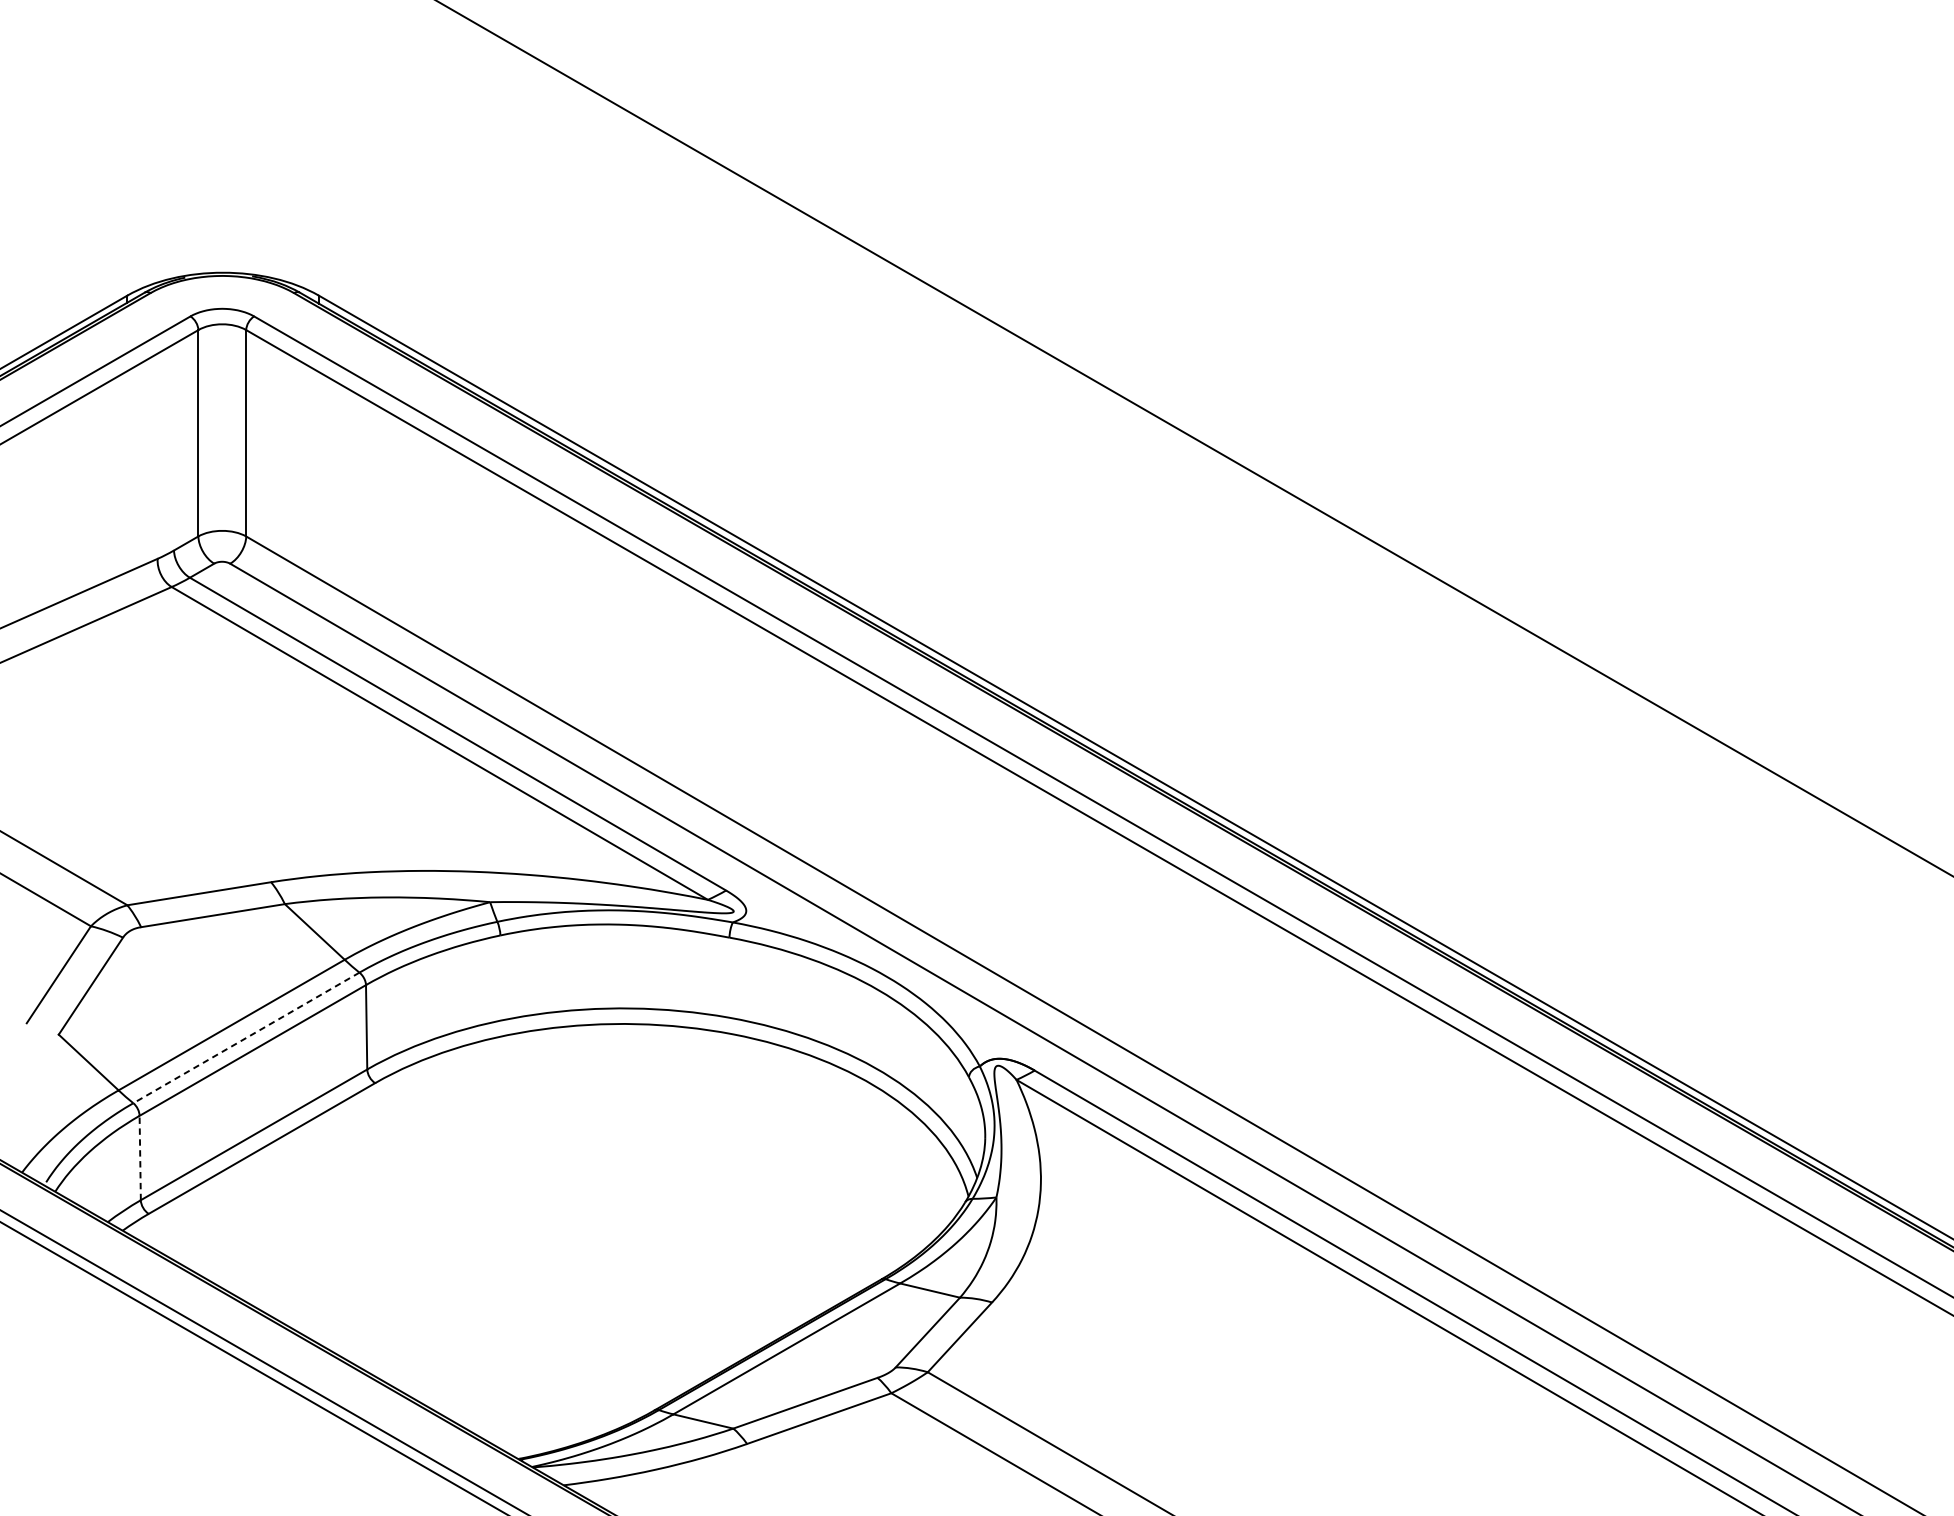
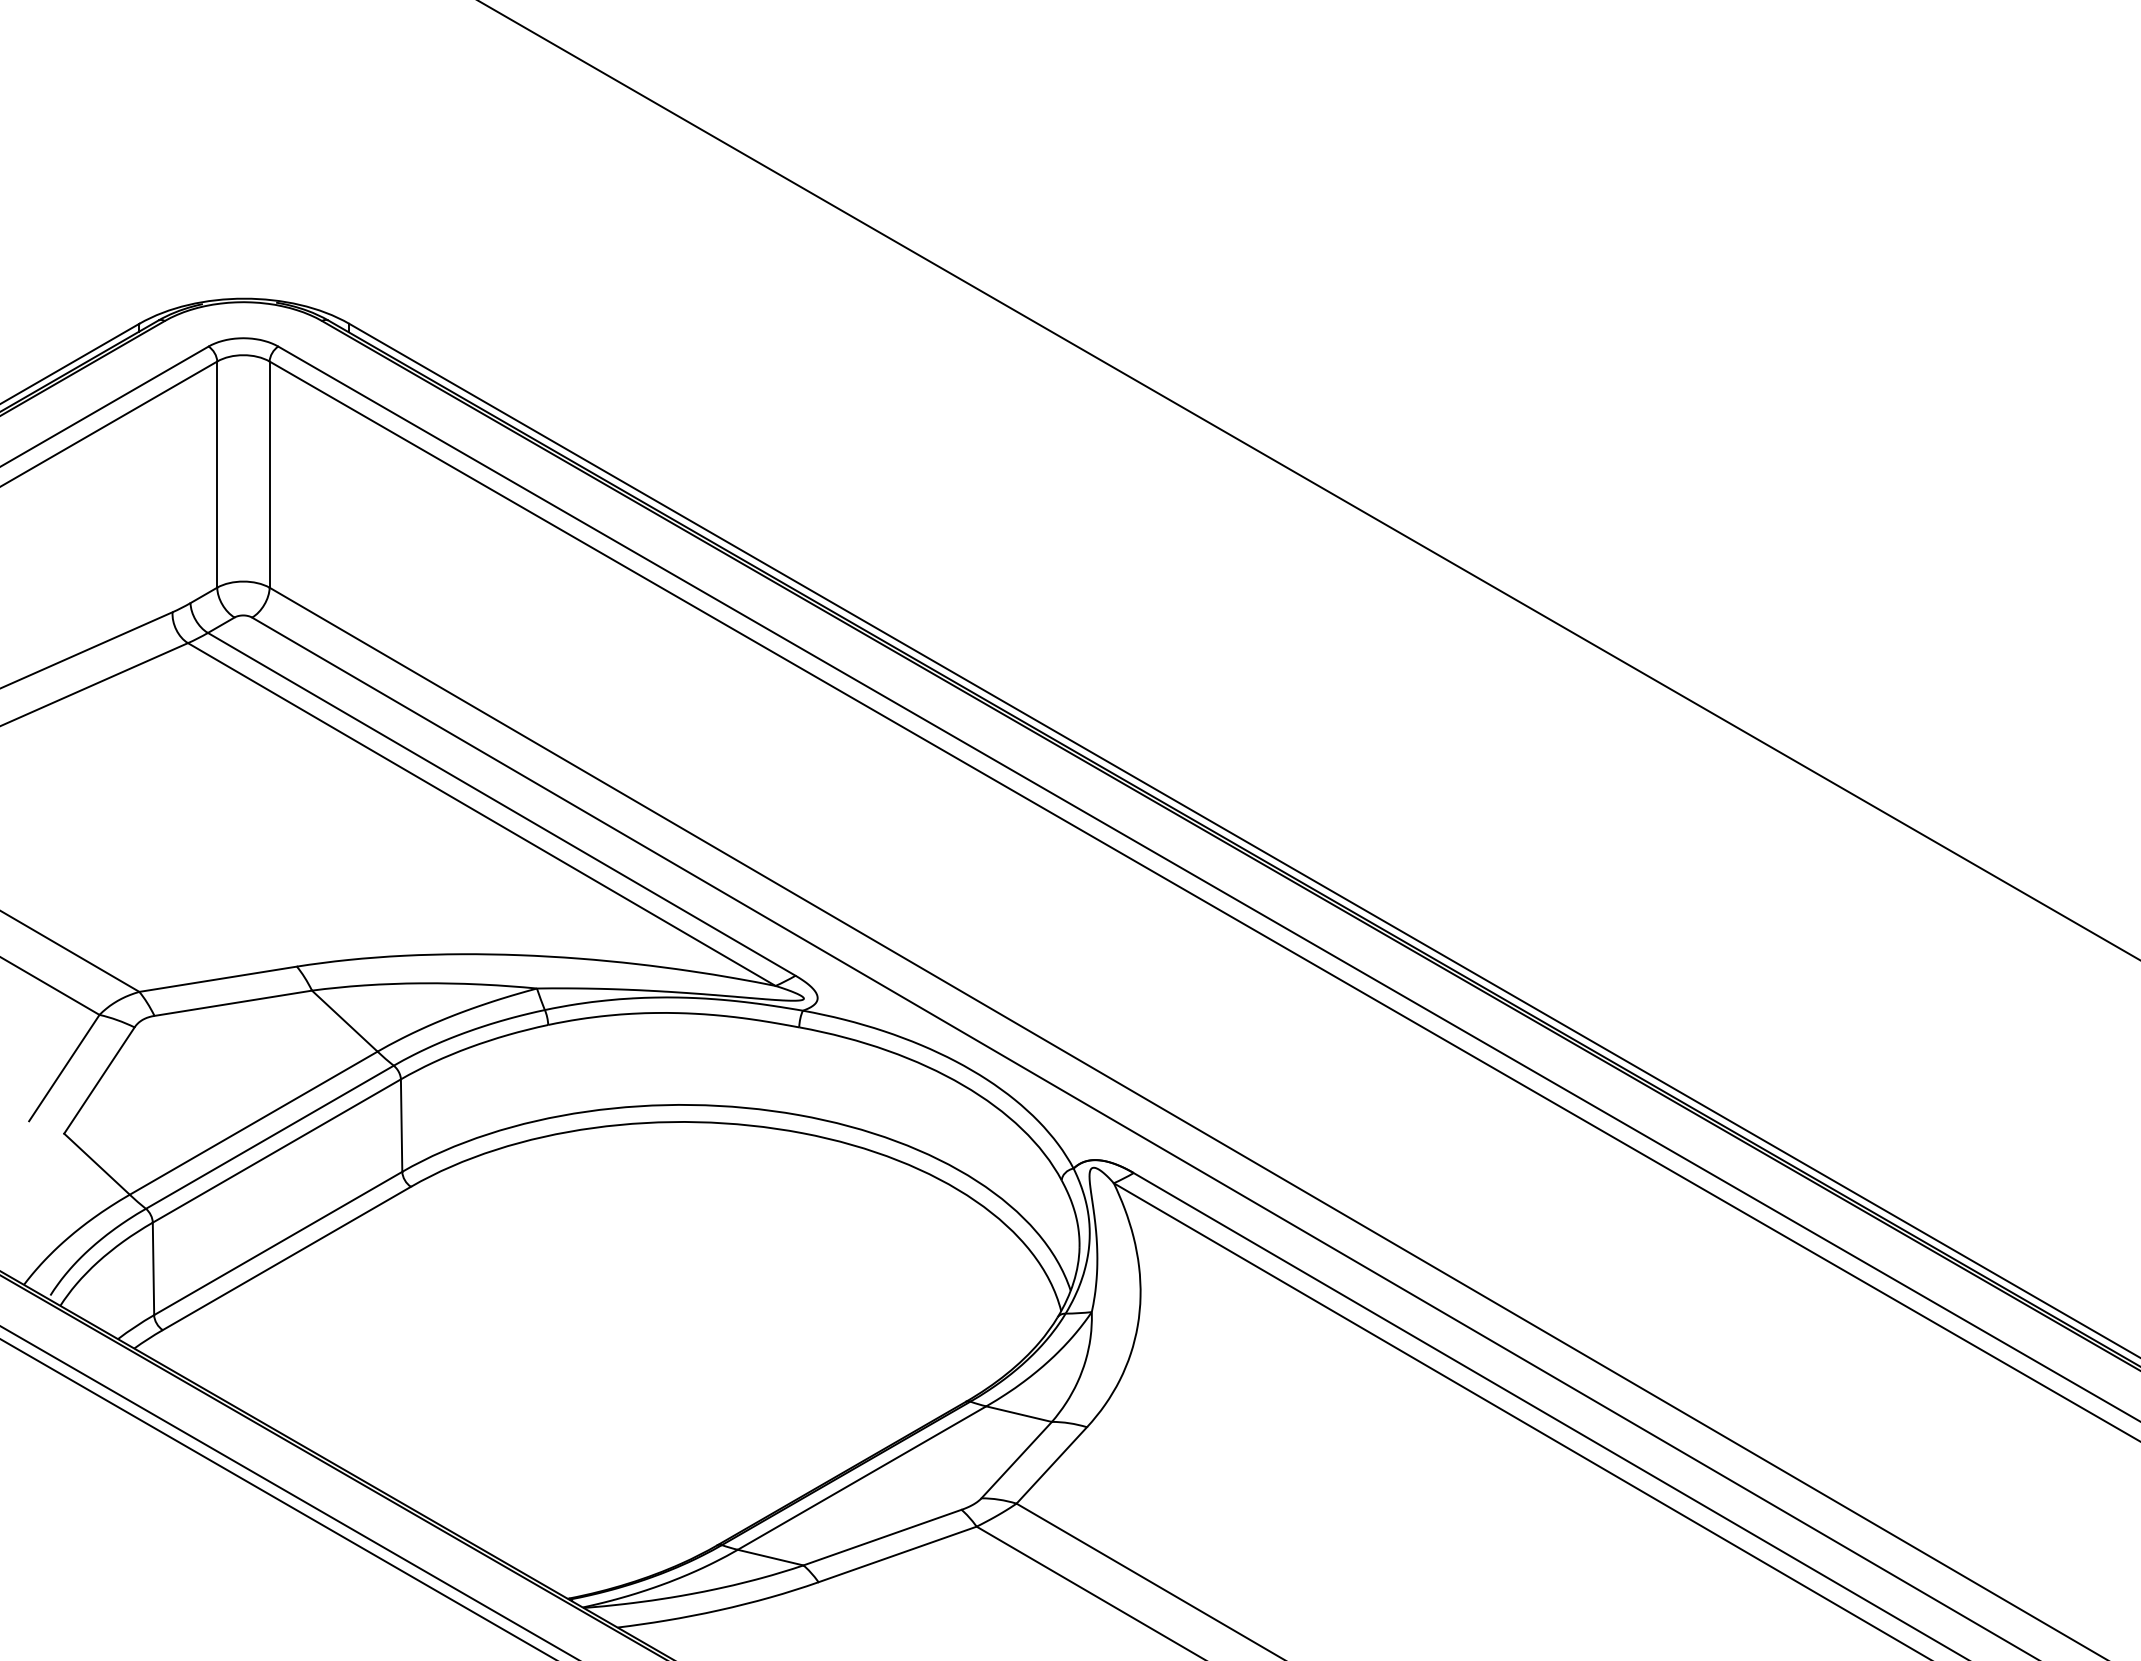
line: (246, 1038) -> (269, 1137), dashed -> solid
line: (140, 1157) -> (153, 1268), dashed -> solid

